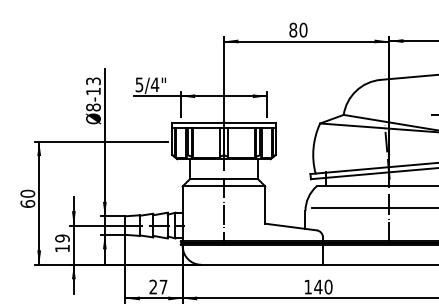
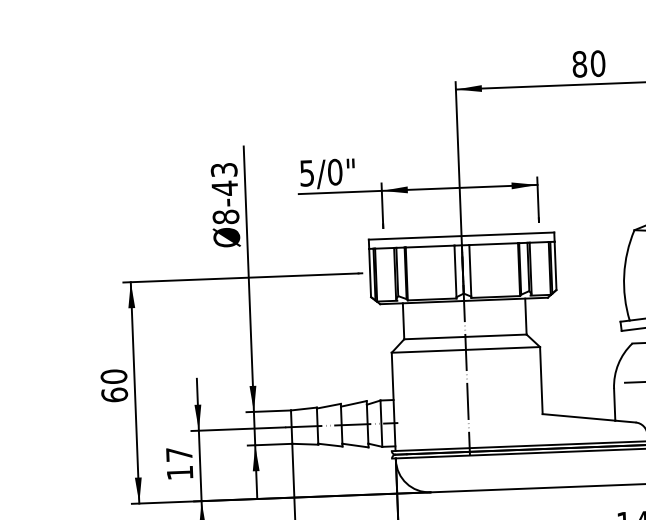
text: (154, 84) -> (334, 171), 5/4" -> 5/0"
text: (93, 91) -> (224, 188), -13 -> -43
text: (62, 238) -> (179, 454), 19 -> 17

